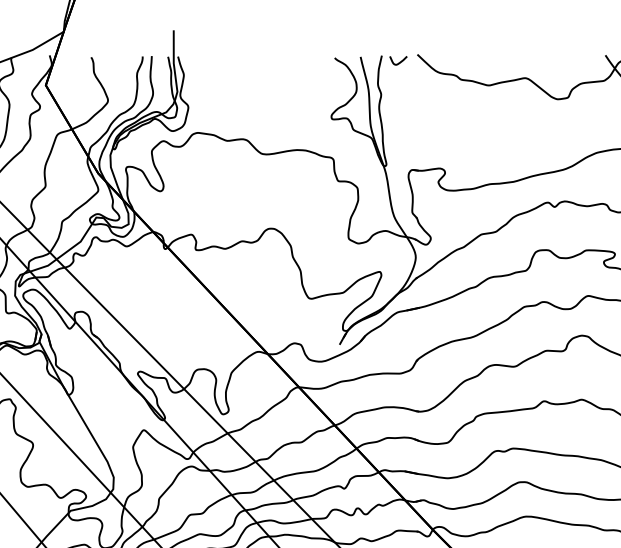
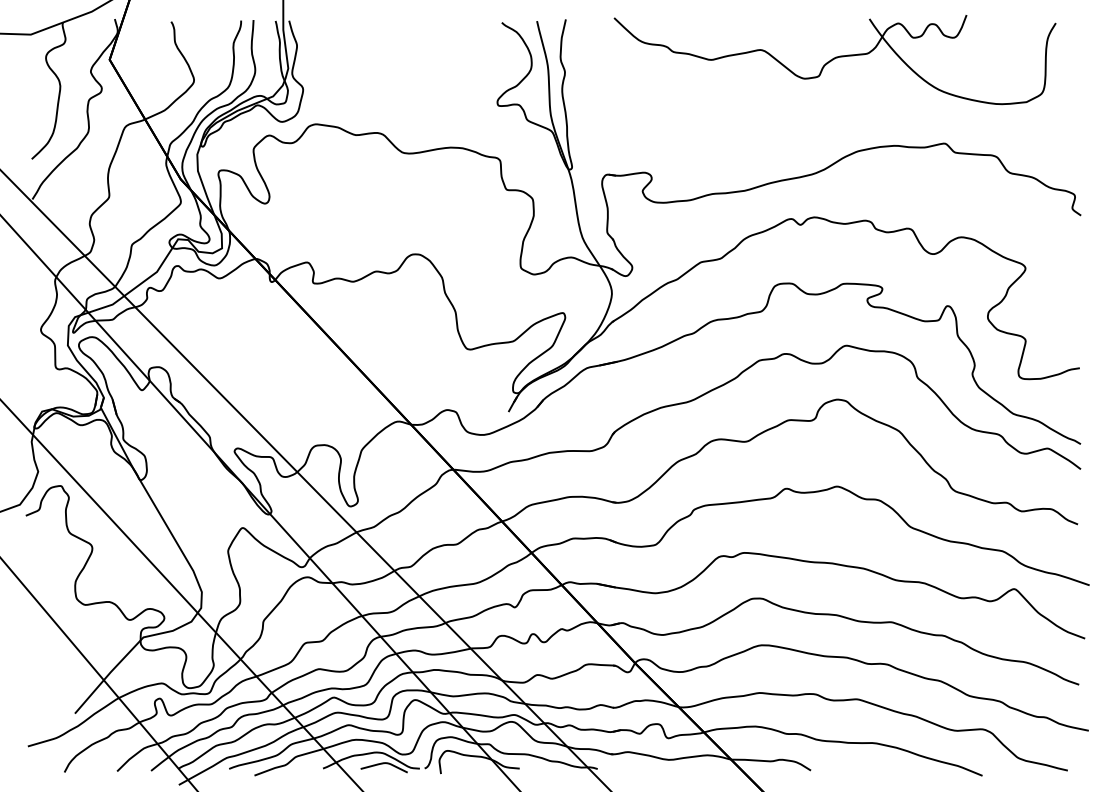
curve: (399, 61) -> (590, 27), removed

